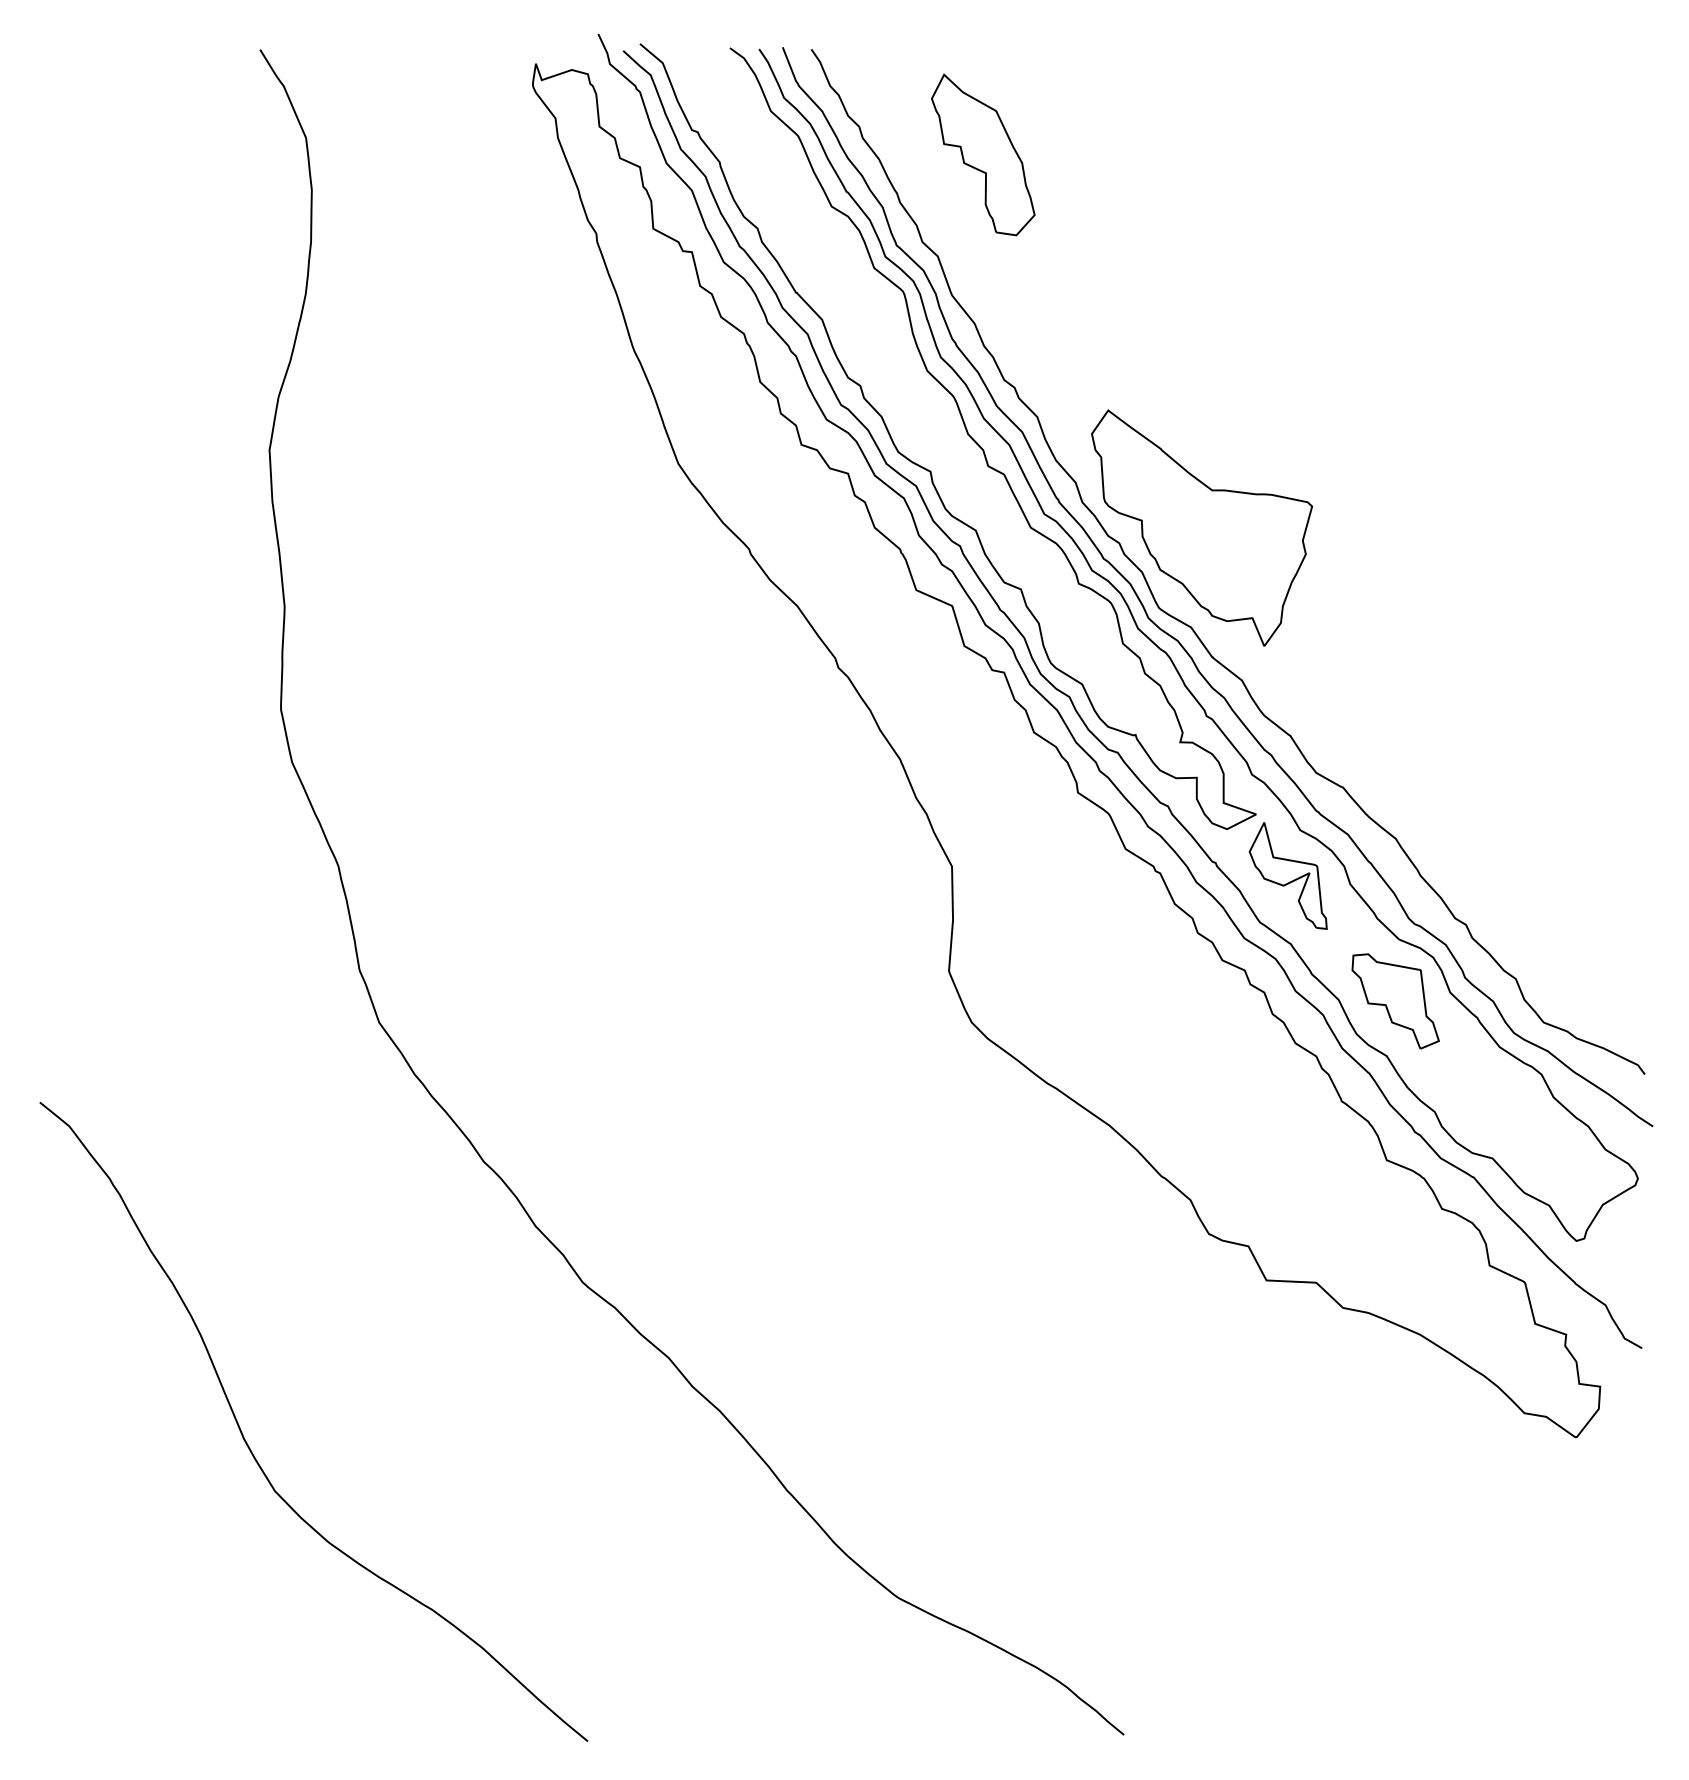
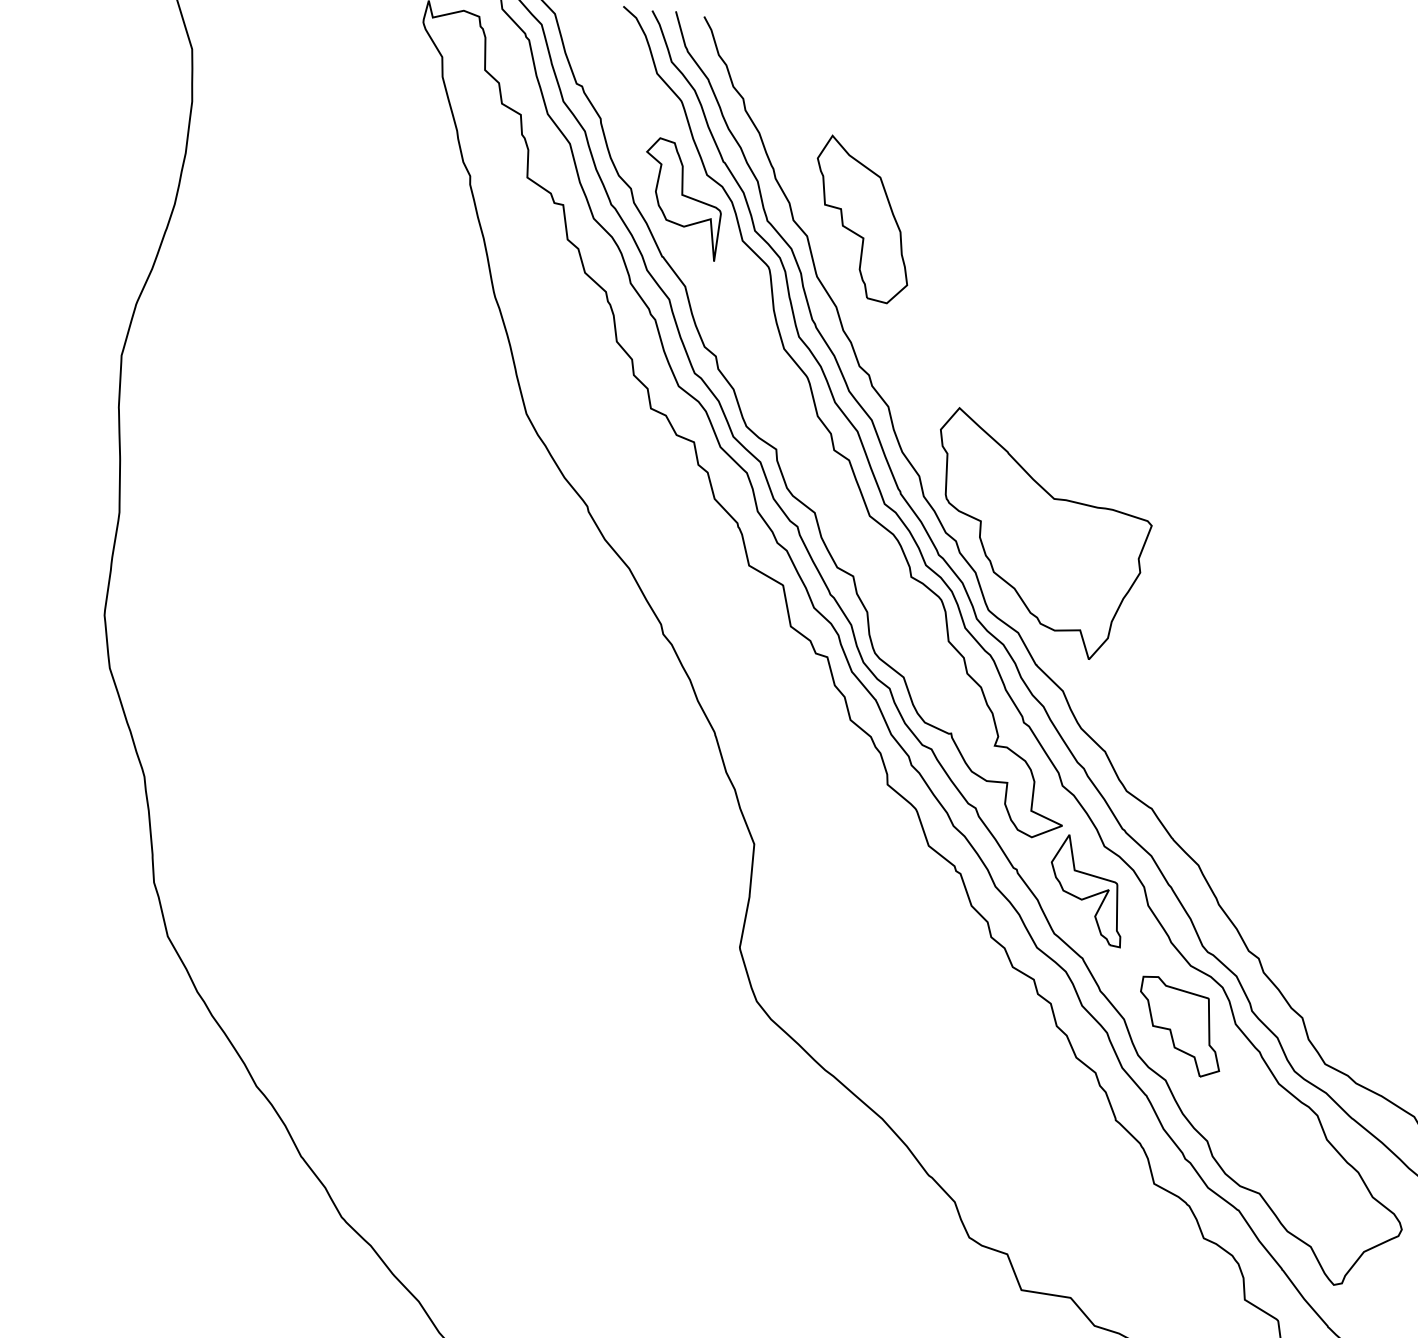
part: (983, 154) -> (863, 219), moved
part: (809, 232) -> (682, 198), added

